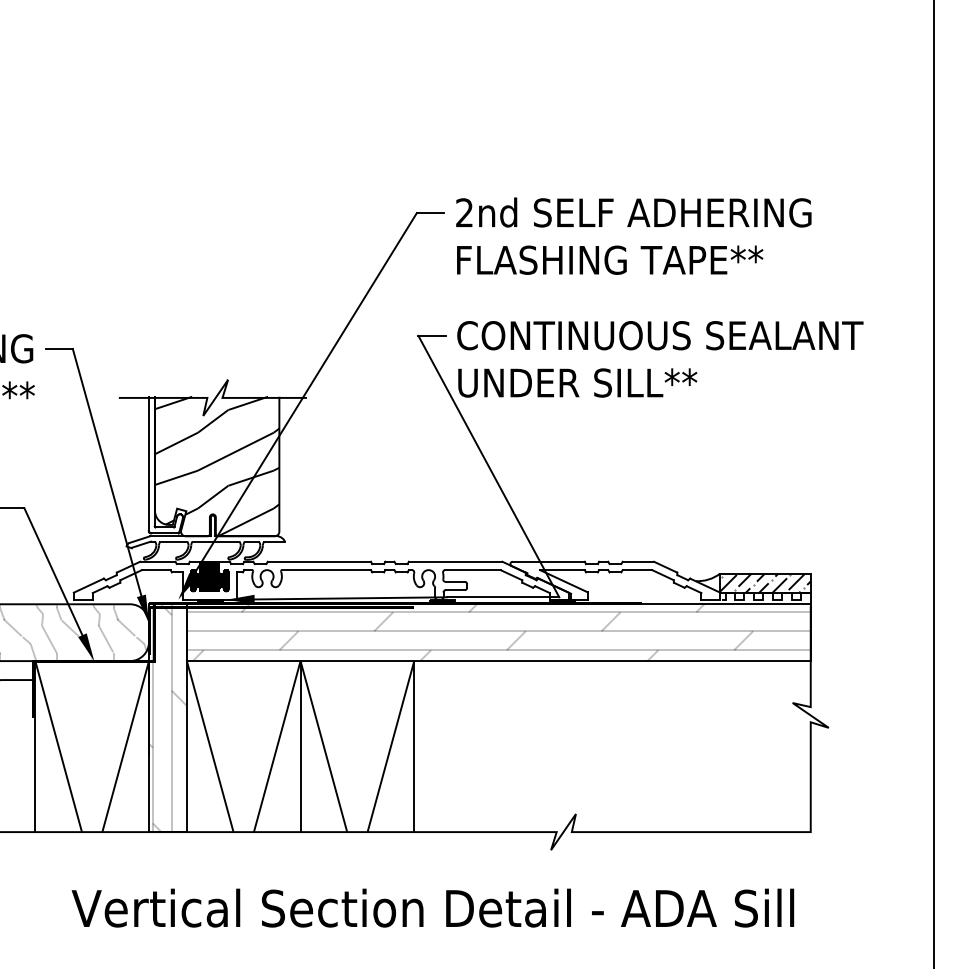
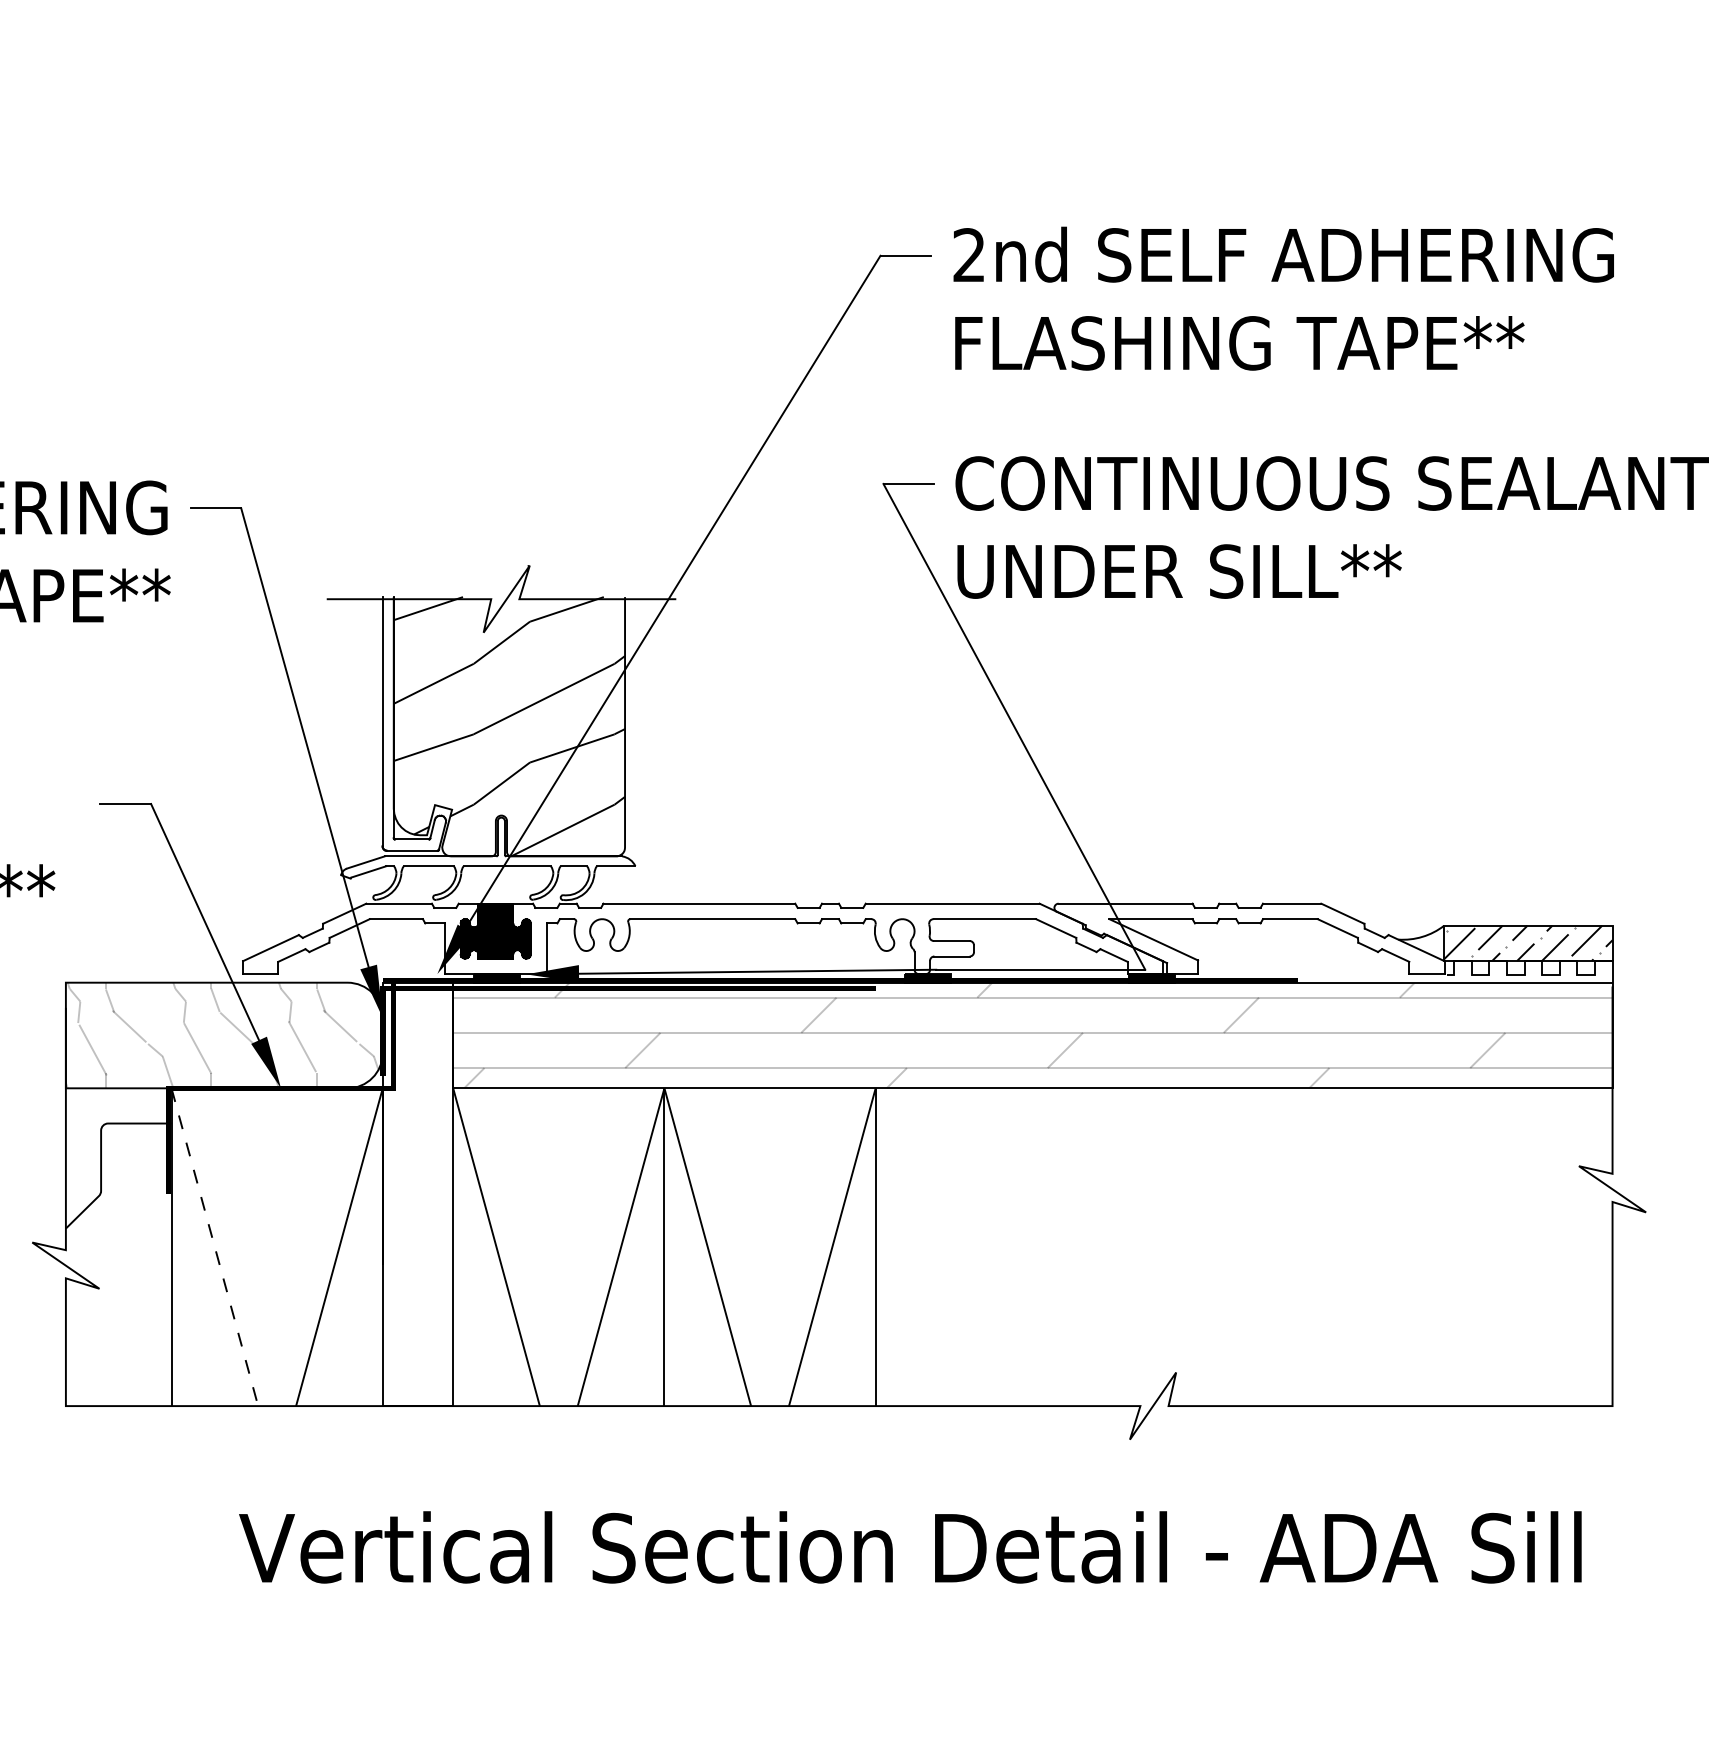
hatch: (167, 718) -> (417, 1194), removed
line: (58, 746) -> (214, 1247), solid -> dashed

